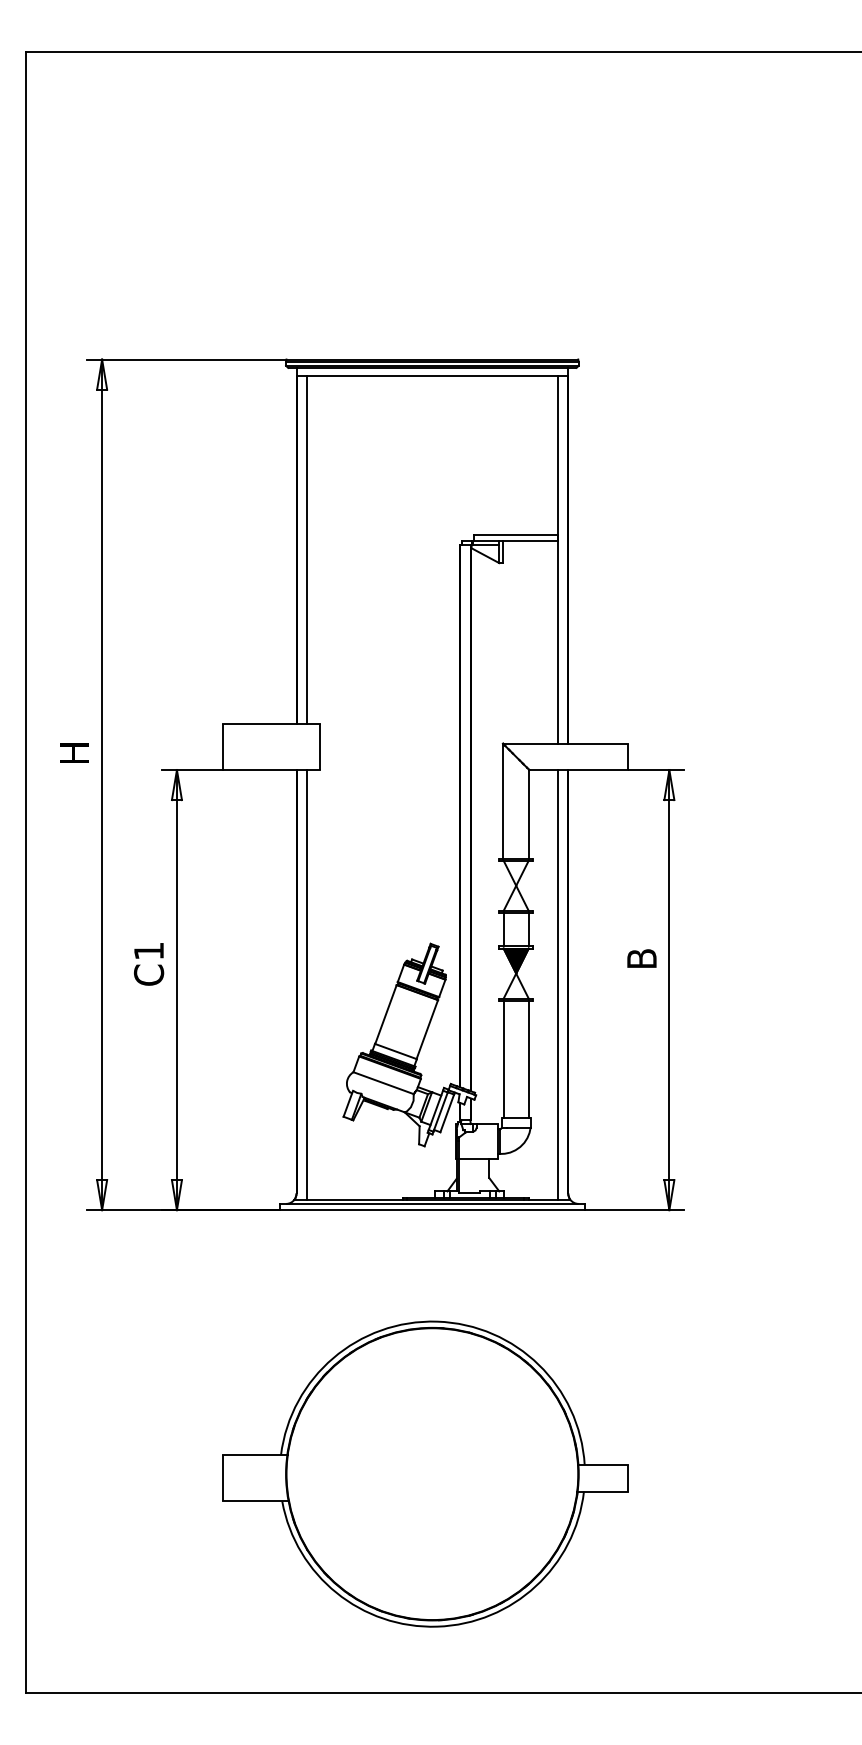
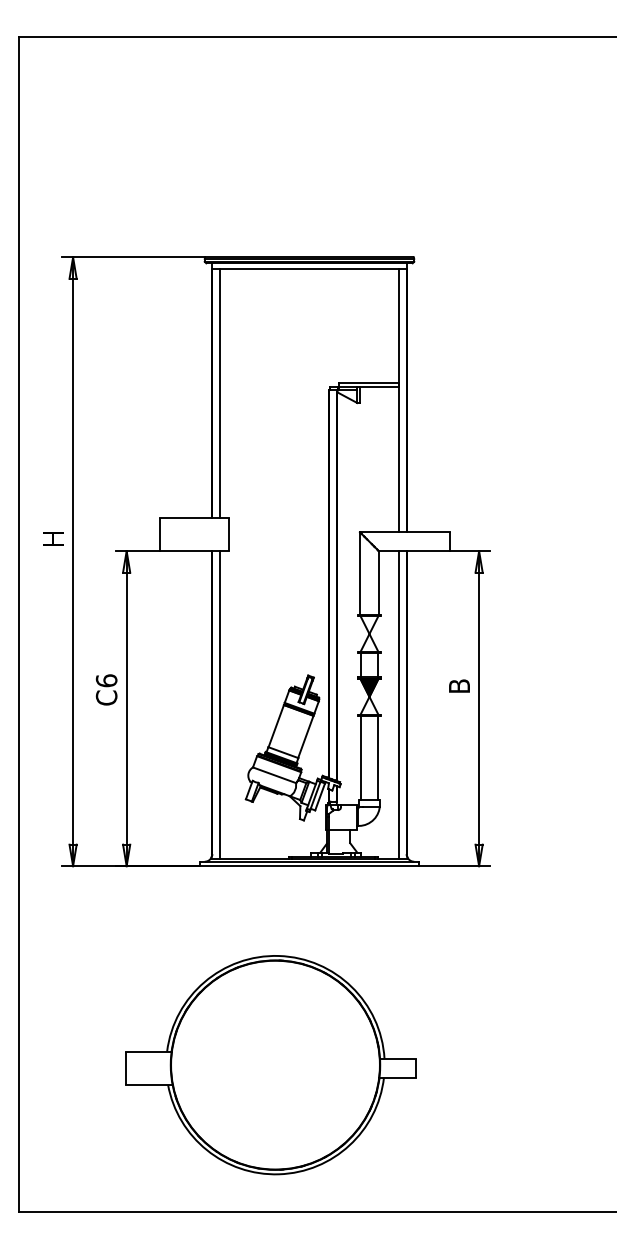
text: (148, 950) -> (106, 680), C1 -> C6
part: (425, 1474) -> (270, 1065), moved

